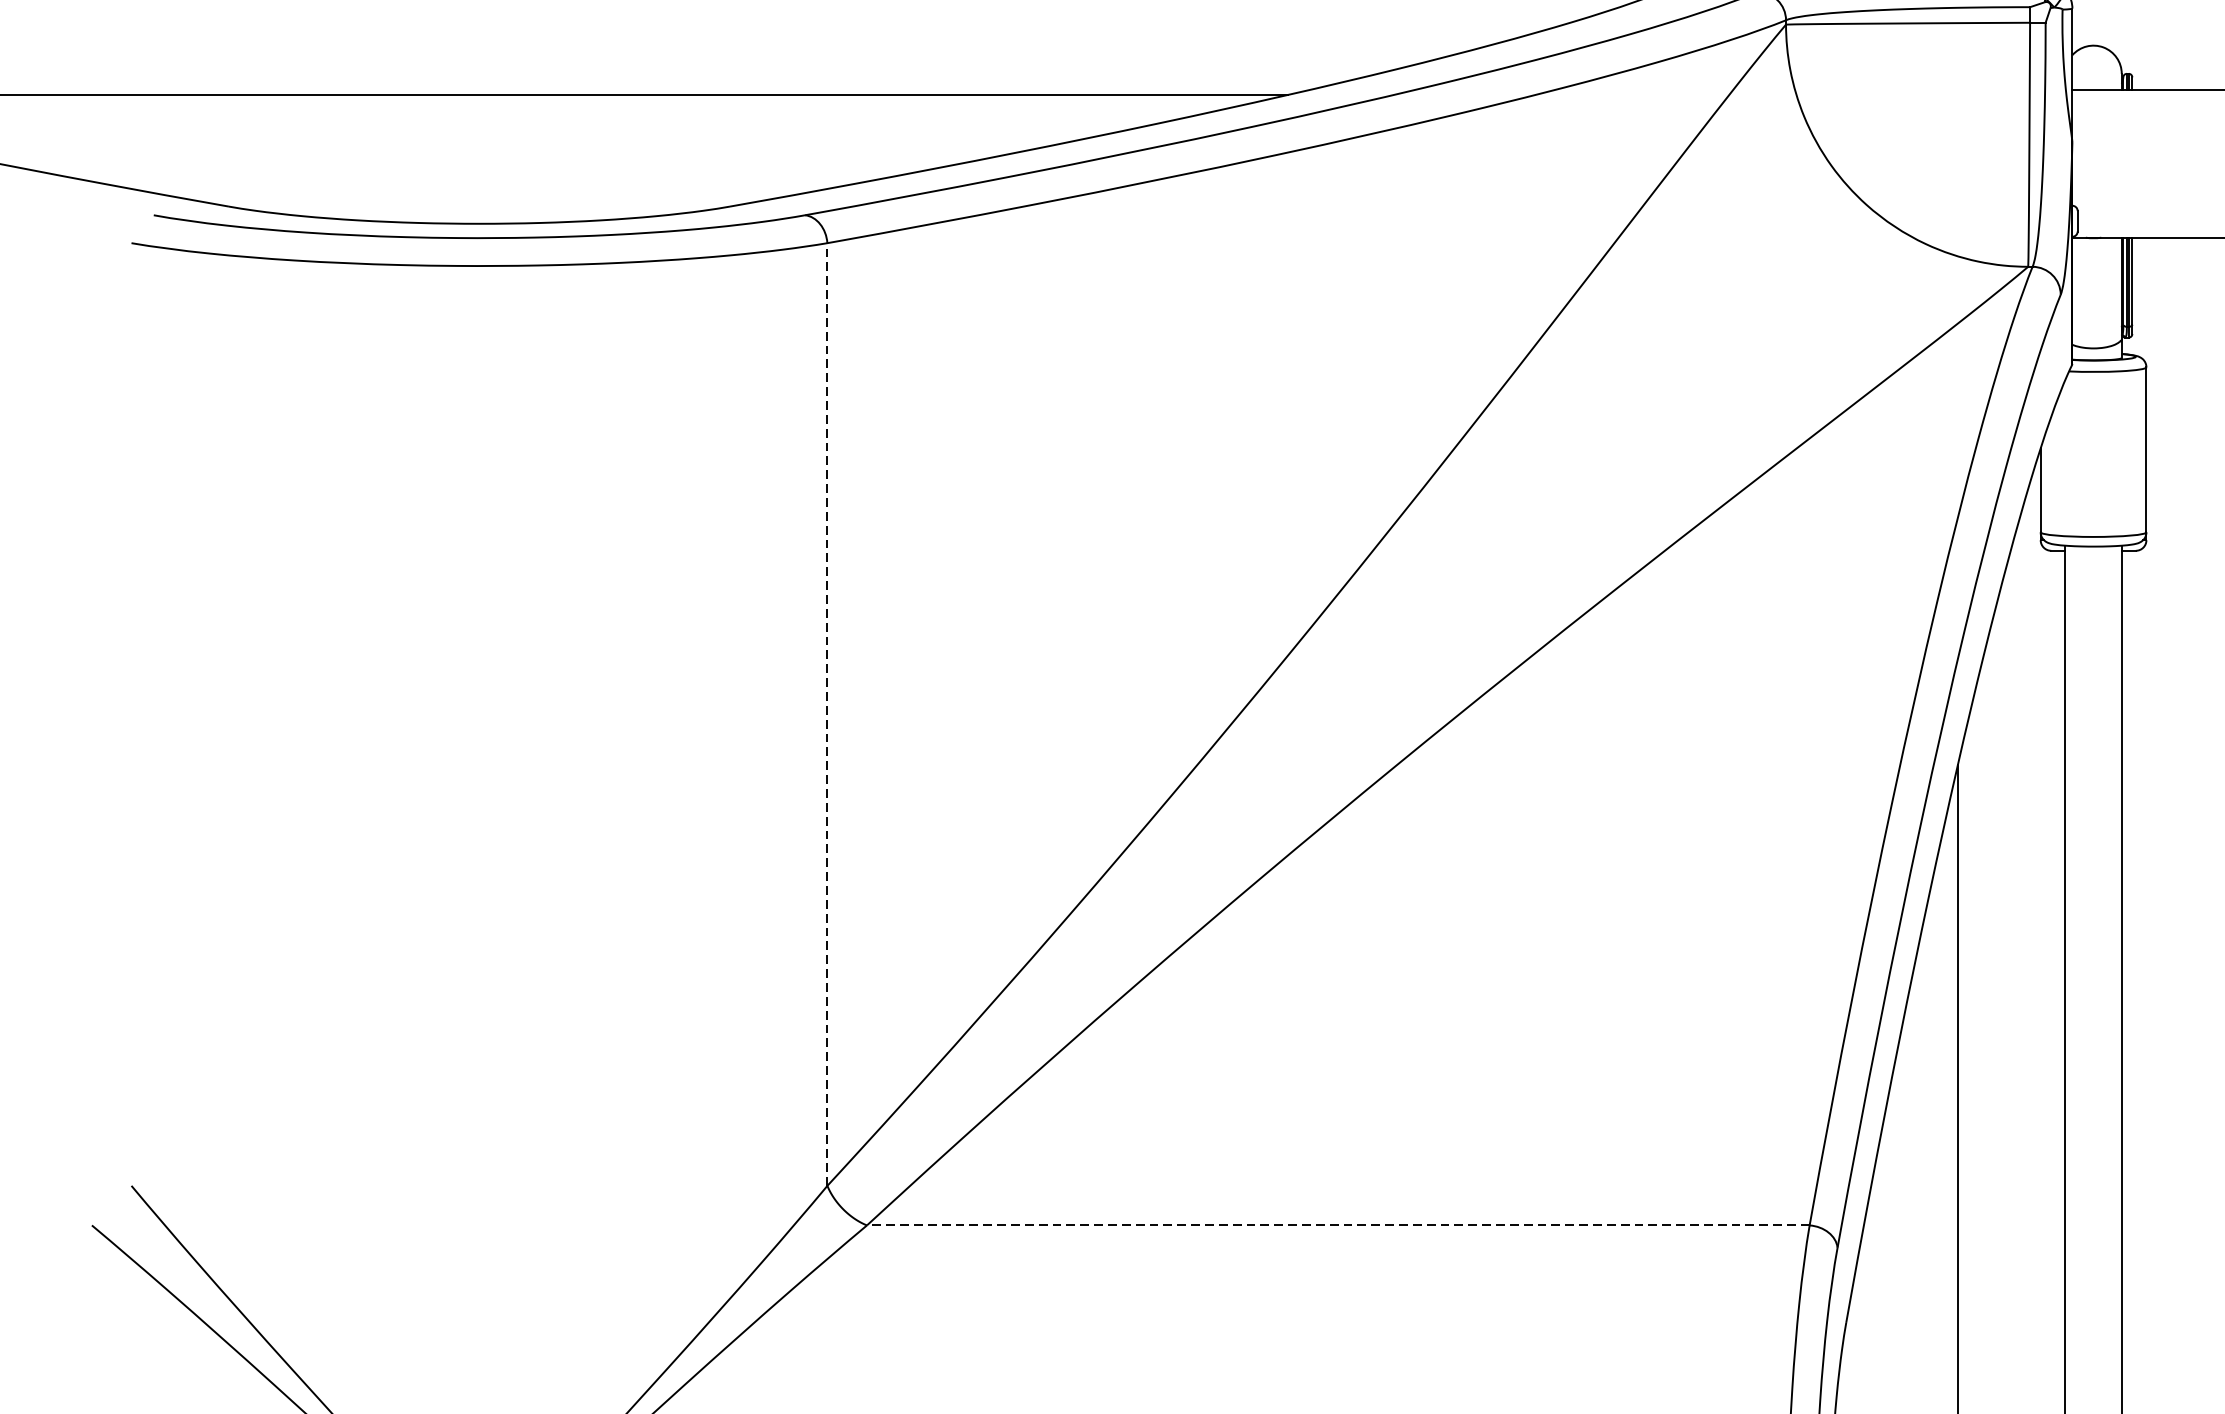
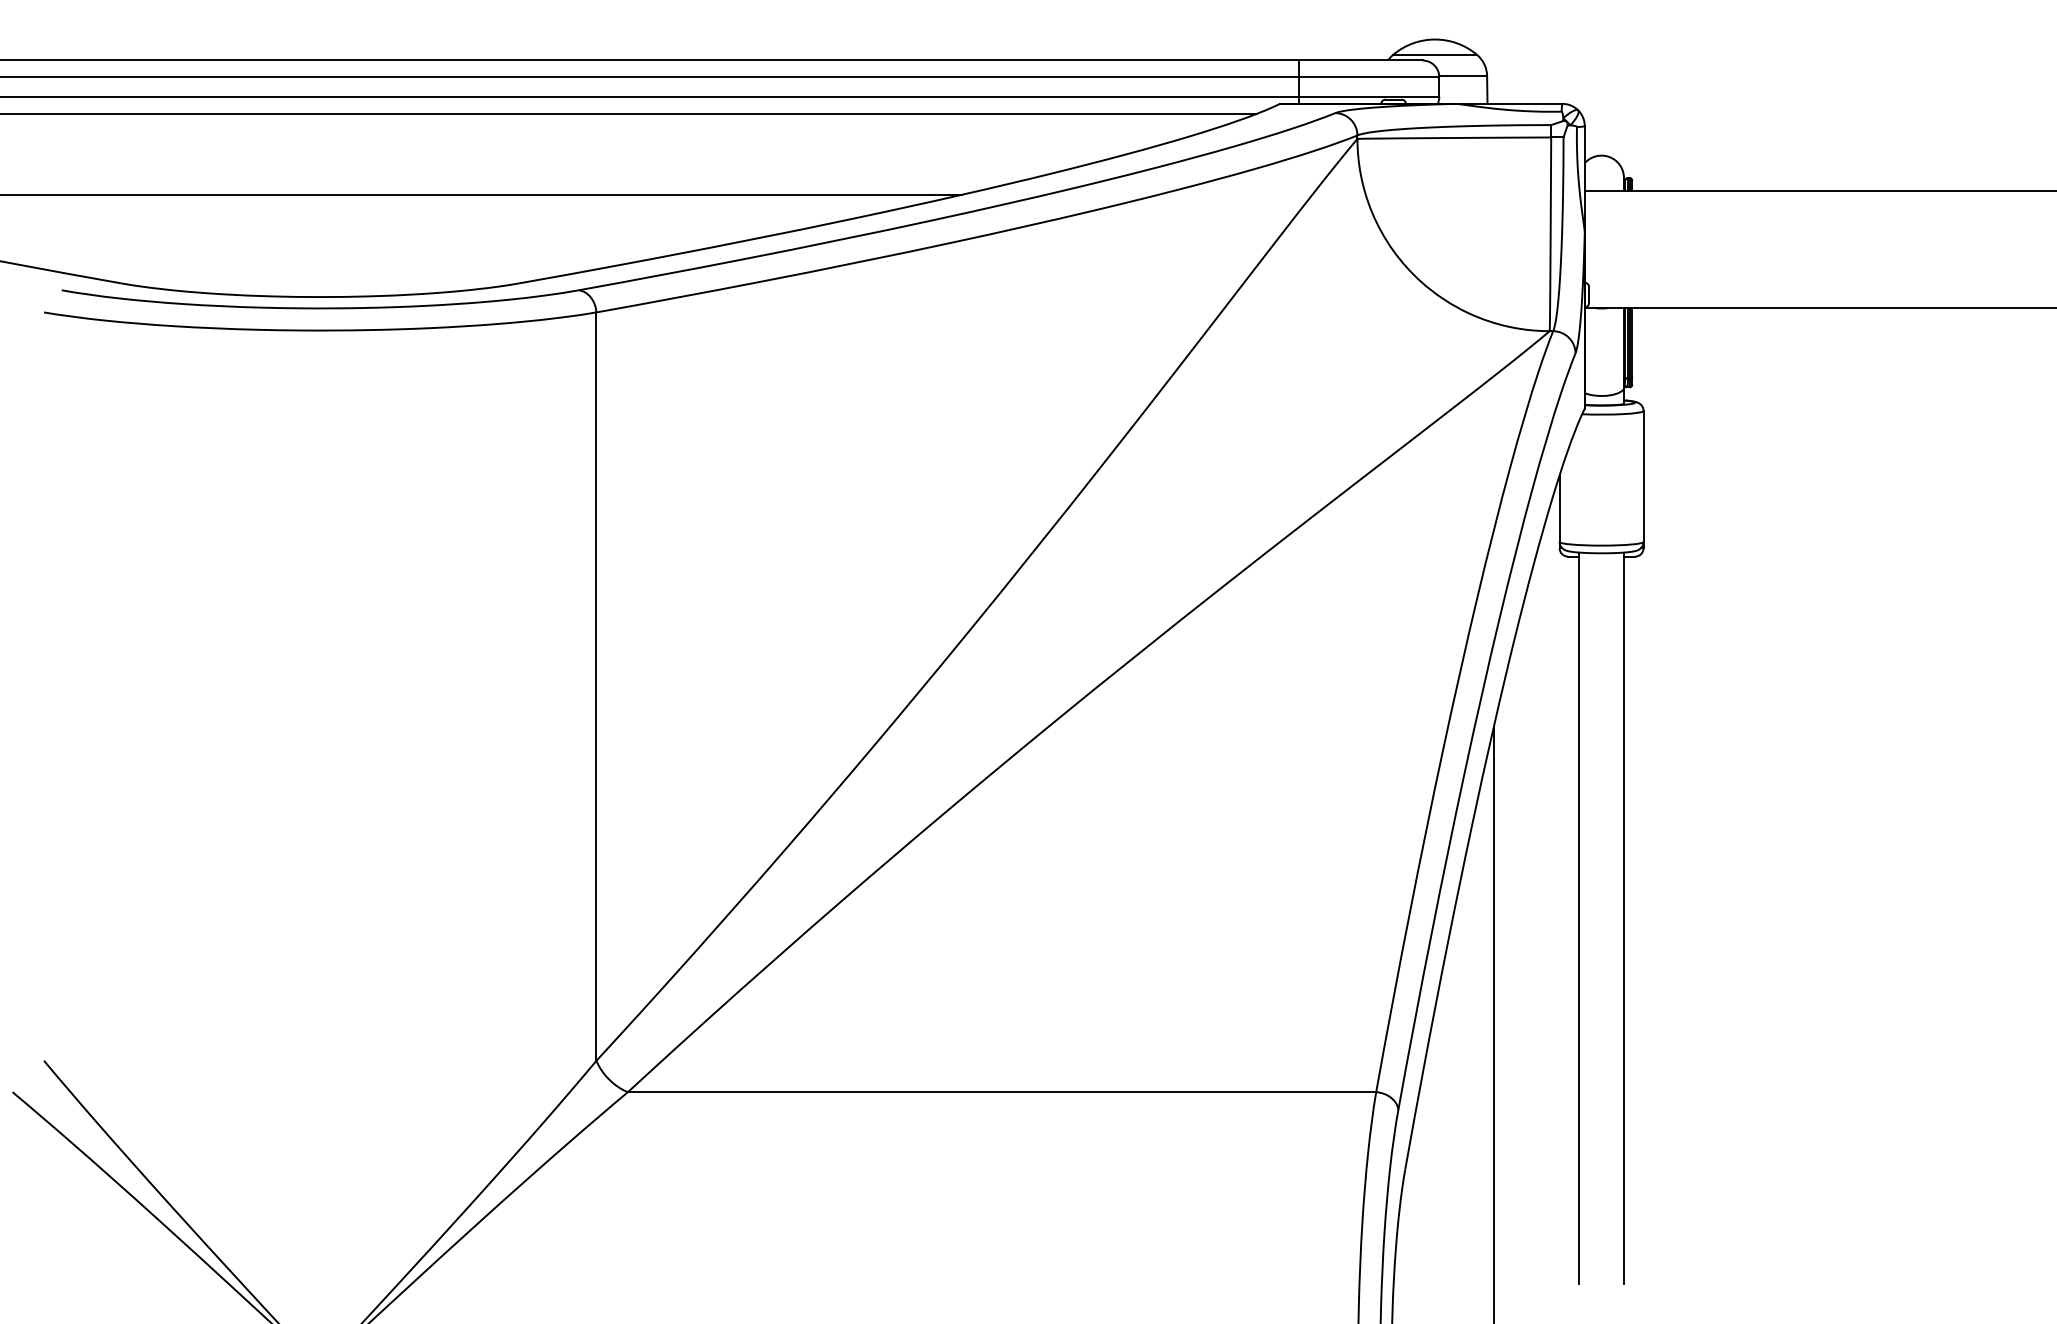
line: (827, 714) -> (596, 686), dashed -> solid
line: (1337, 1225) -> (1001, 1092), dashed -> solid

